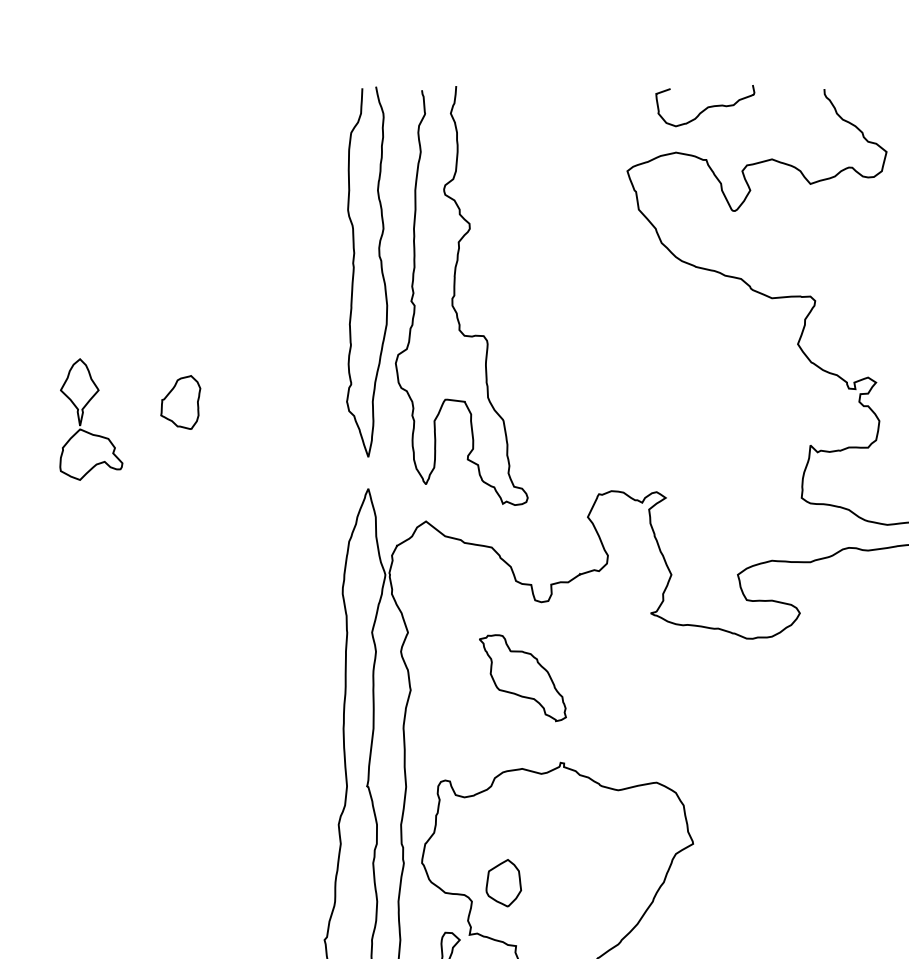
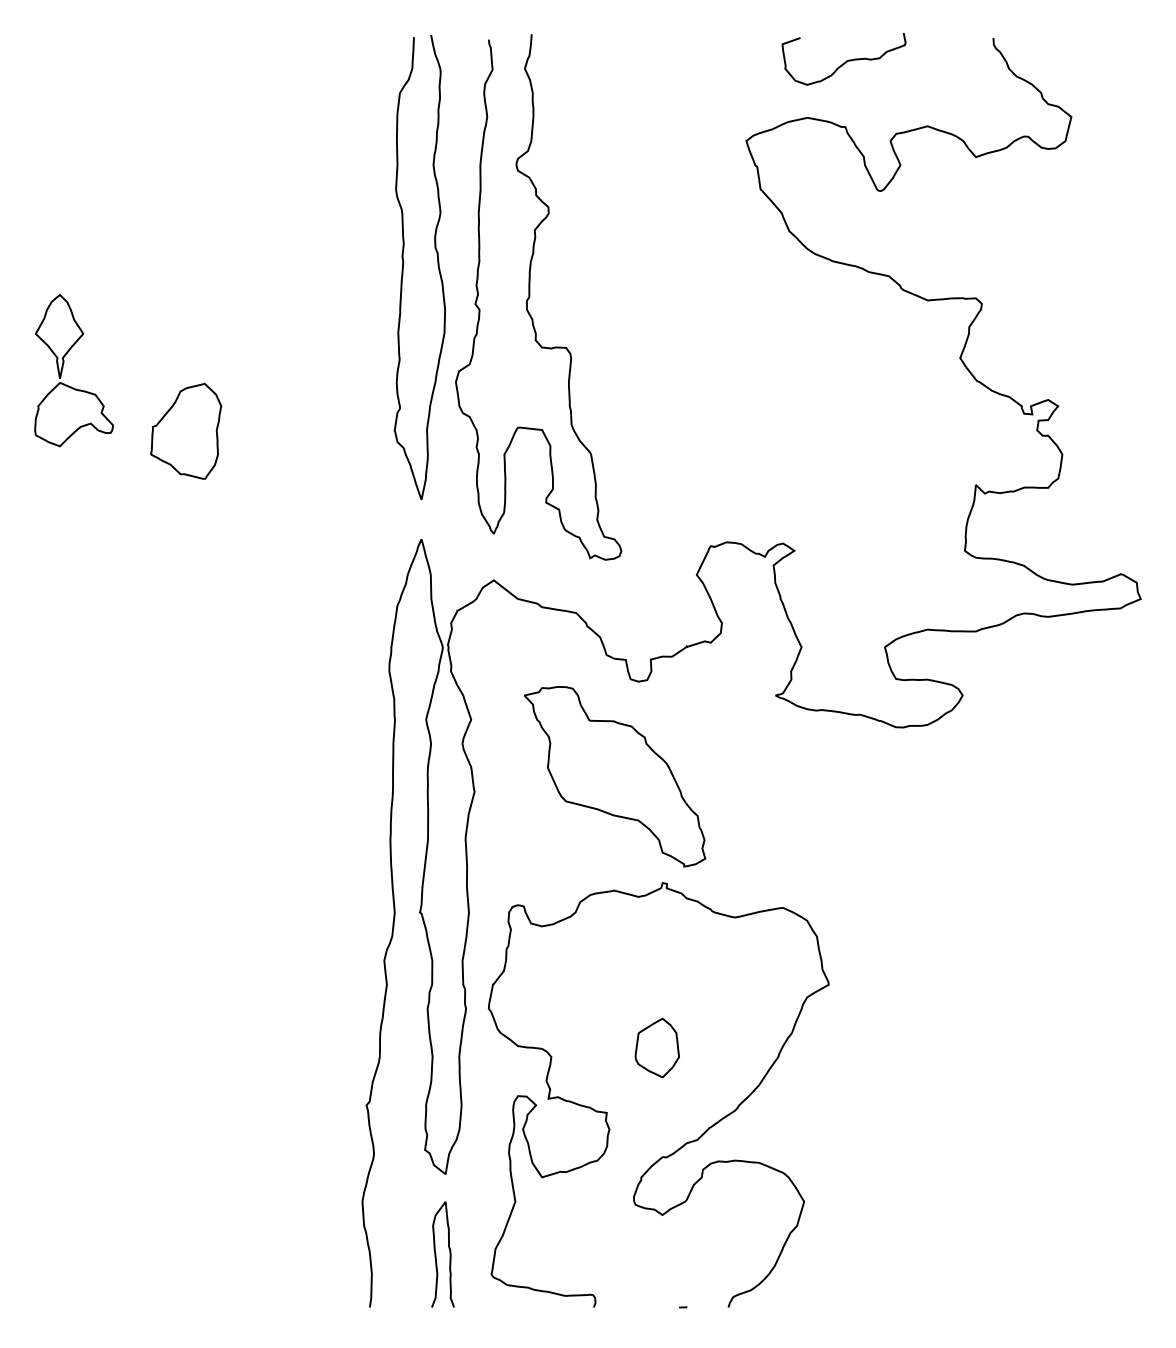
part: (180, 401) -> (186, 430), size x1.43
part: (82, 417) -> (63, 368), moved
part: (523, 677) -> (615, 776), size x1.67
part: (503, 882) -> (656, 1047), moved

